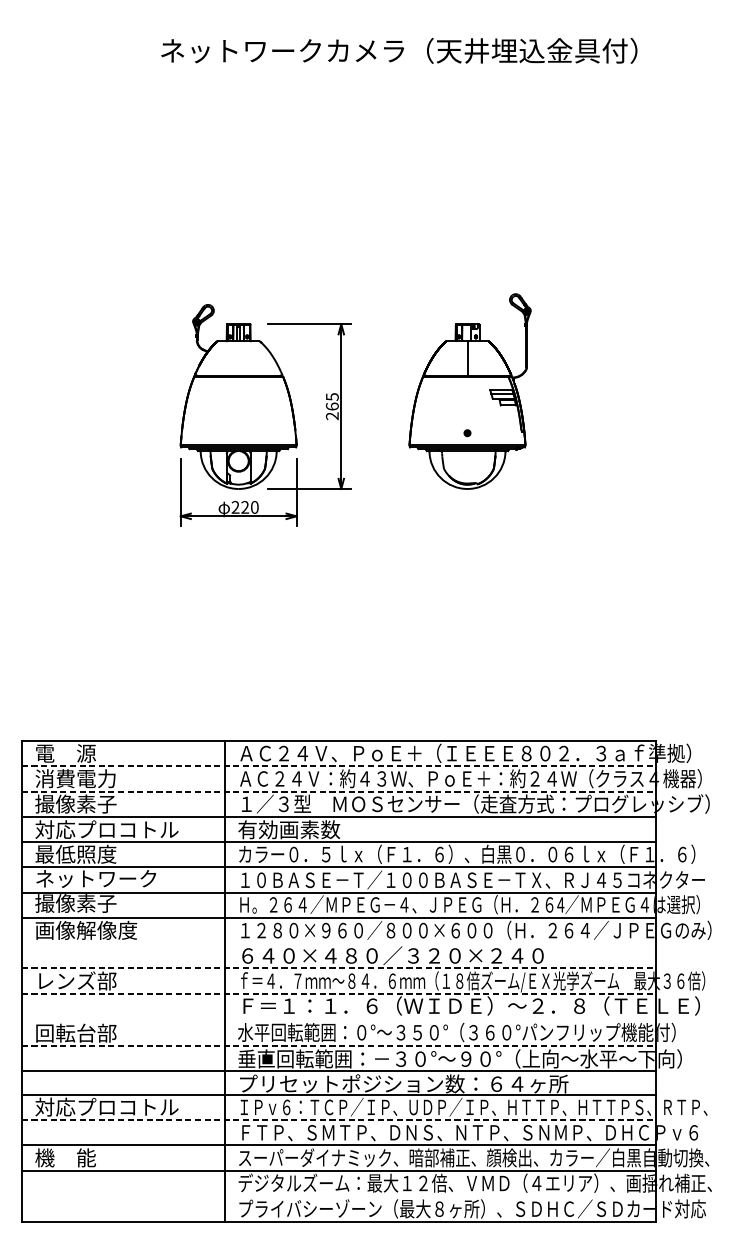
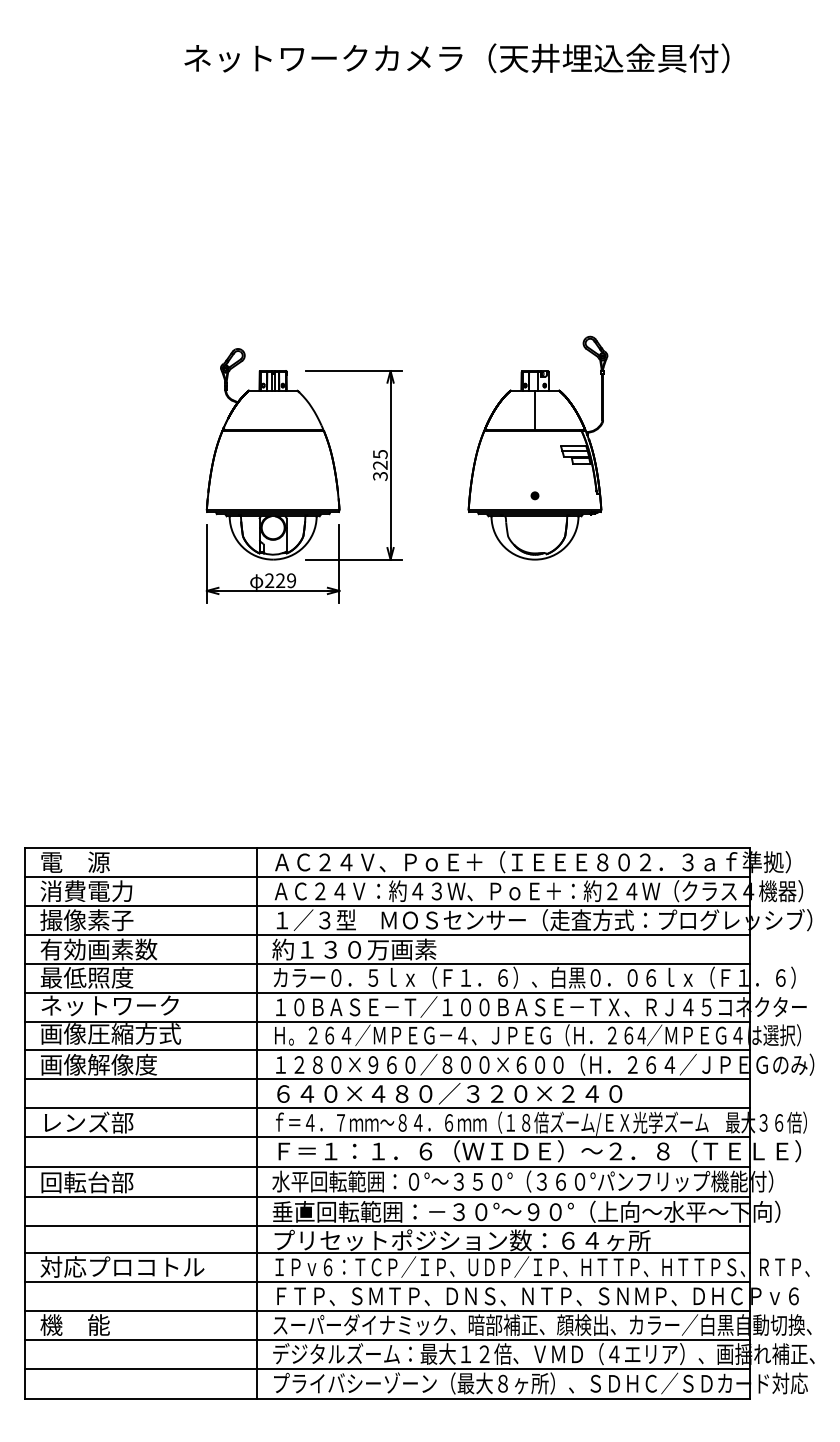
text: (332, 411) -> (380, 470), 265 -> 325
text: (254, 507) -> (291, 580), 220 -> 229
line: (338, 766) -> (387, 877), dashed -> solid
line: (338, 792) -> (387, 906), dashed -> solid
text: (107, 829) -> (122, 949), 対応プロコトル -> 有効画素数
text: (309, 829) -> (354, 949), 有効画素数 -> 約１３０万画素
text: (96, 903) -> (110, 1033), 撮像素子 -> 画像圧縮方式
line: (338, 943) -> (387, 1079), added
line: (338, 968) -> (387, 1108), dashed -> solid
line: (338, 993) -> (387, 1137), dashed -> solid
line: (338, 1019) -> (387, 1166), added
line: (338, 1045) -> (387, 1196), dashed -> solid
line: (338, 1119) -> (387, 1281), dashed -> solid
line: (338, 1195) -> (387, 1368), added

